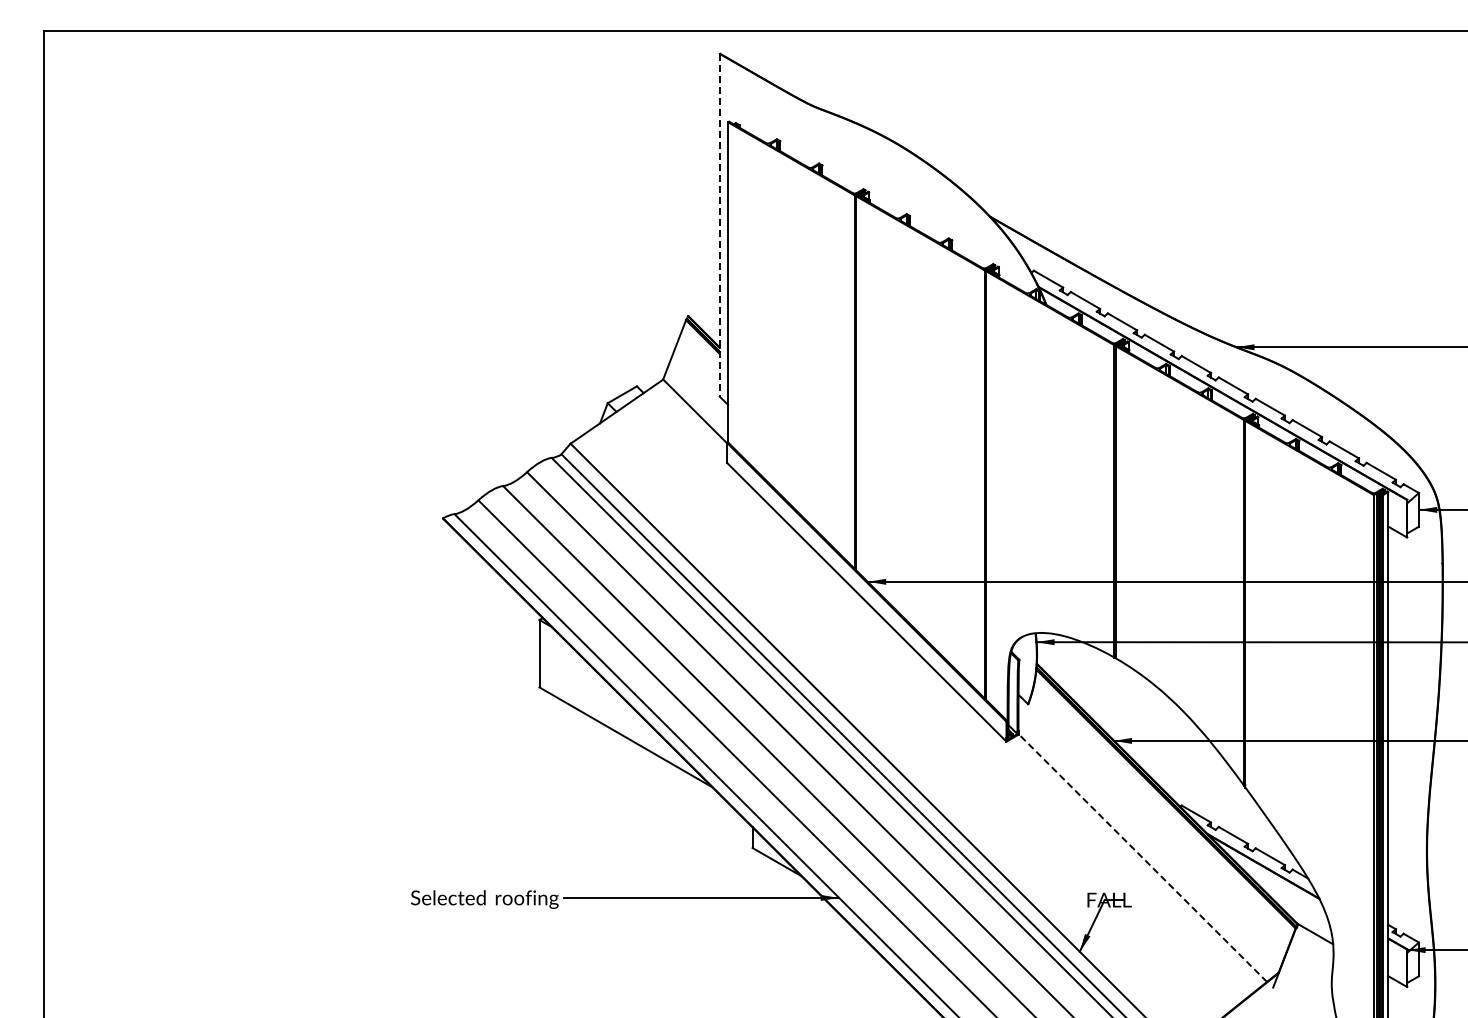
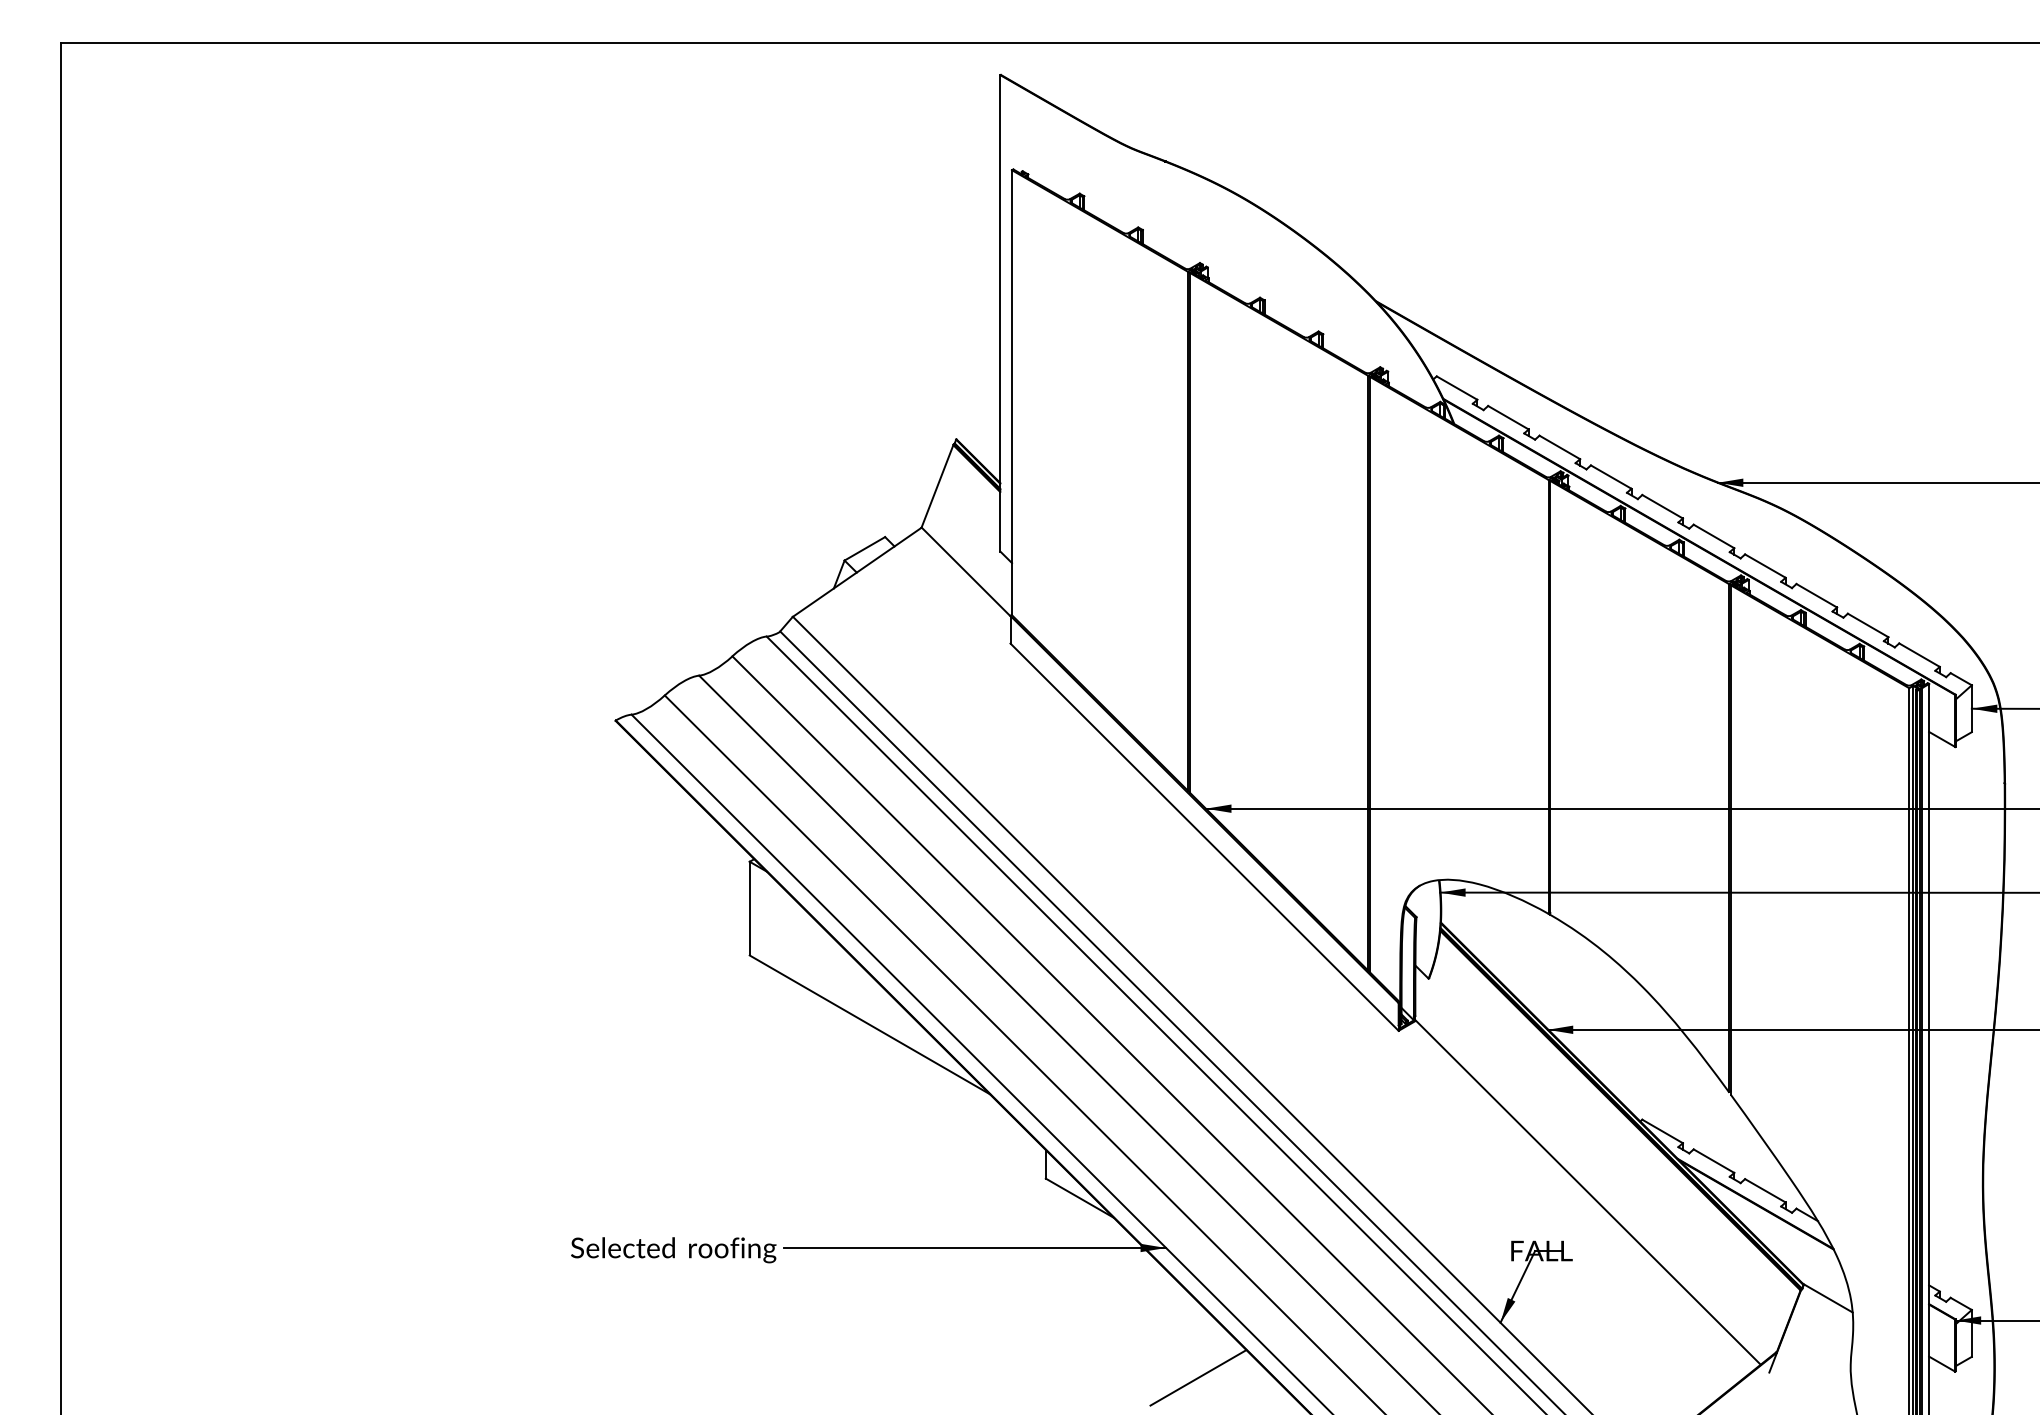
line: (719, 225) -> (999, 313), dashed -> solid
line: (1142, 857) -> (1587, 1191), dashed -> solid
line: (861, 991) -> (1197, 1378), added

